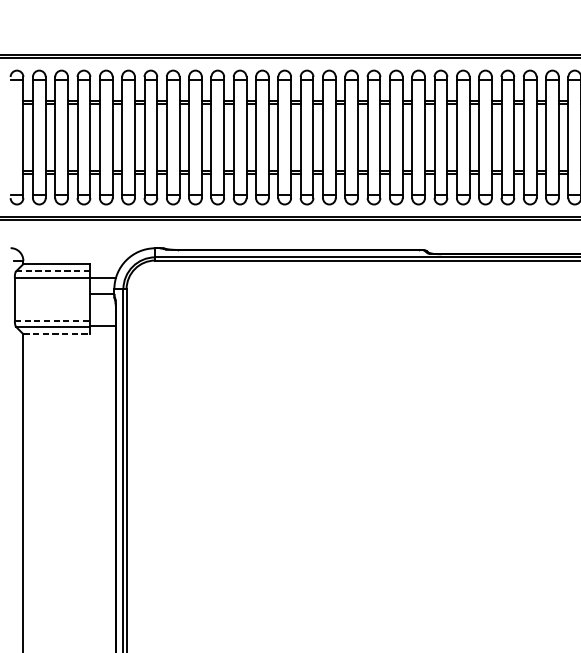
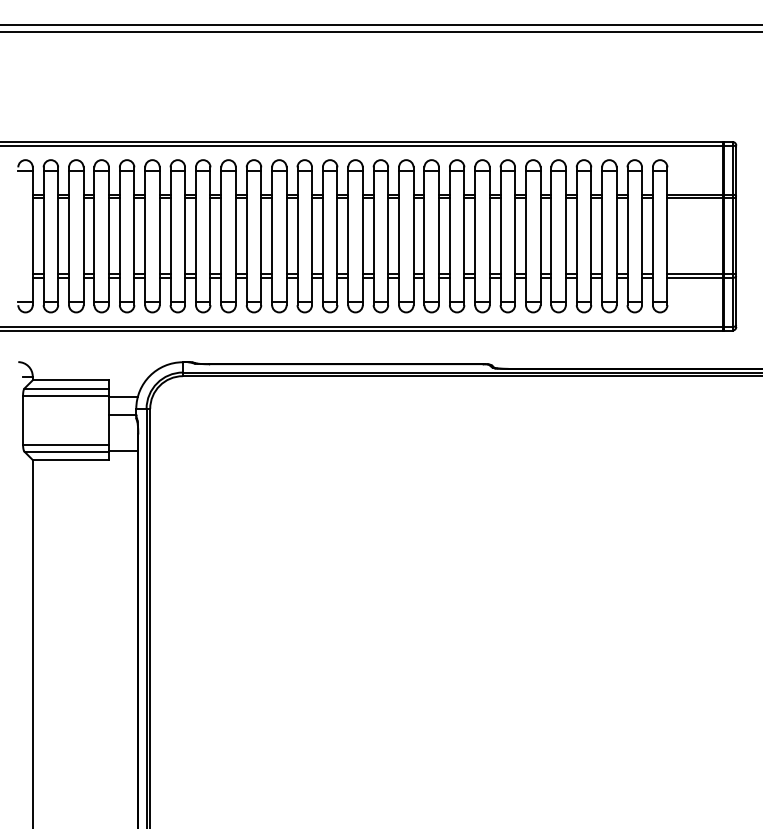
line: (53, 271) -> (67, 388), dashed -> solid
line: (53, 320) -> (66, 444), dashed -> solid
line: (57, 334) -> (71, 460), dashed -> solid

